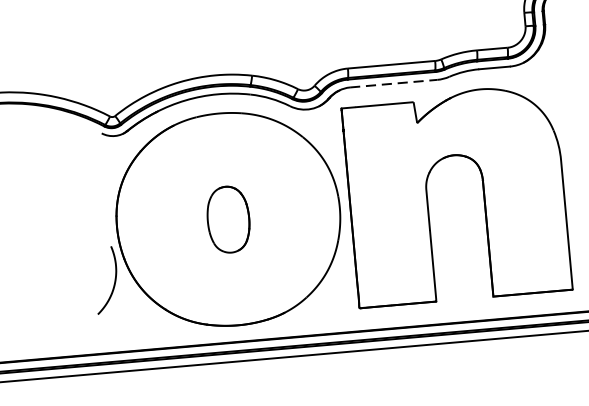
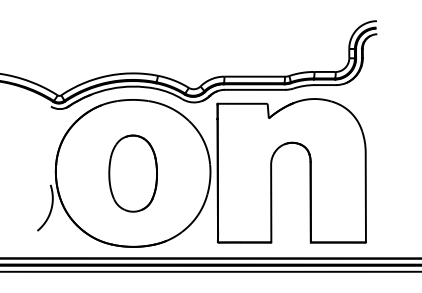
line: (394, 83) -> (255, 89), dashed -> solid
part: (227, 219) -> (132, 173), size x1.67

